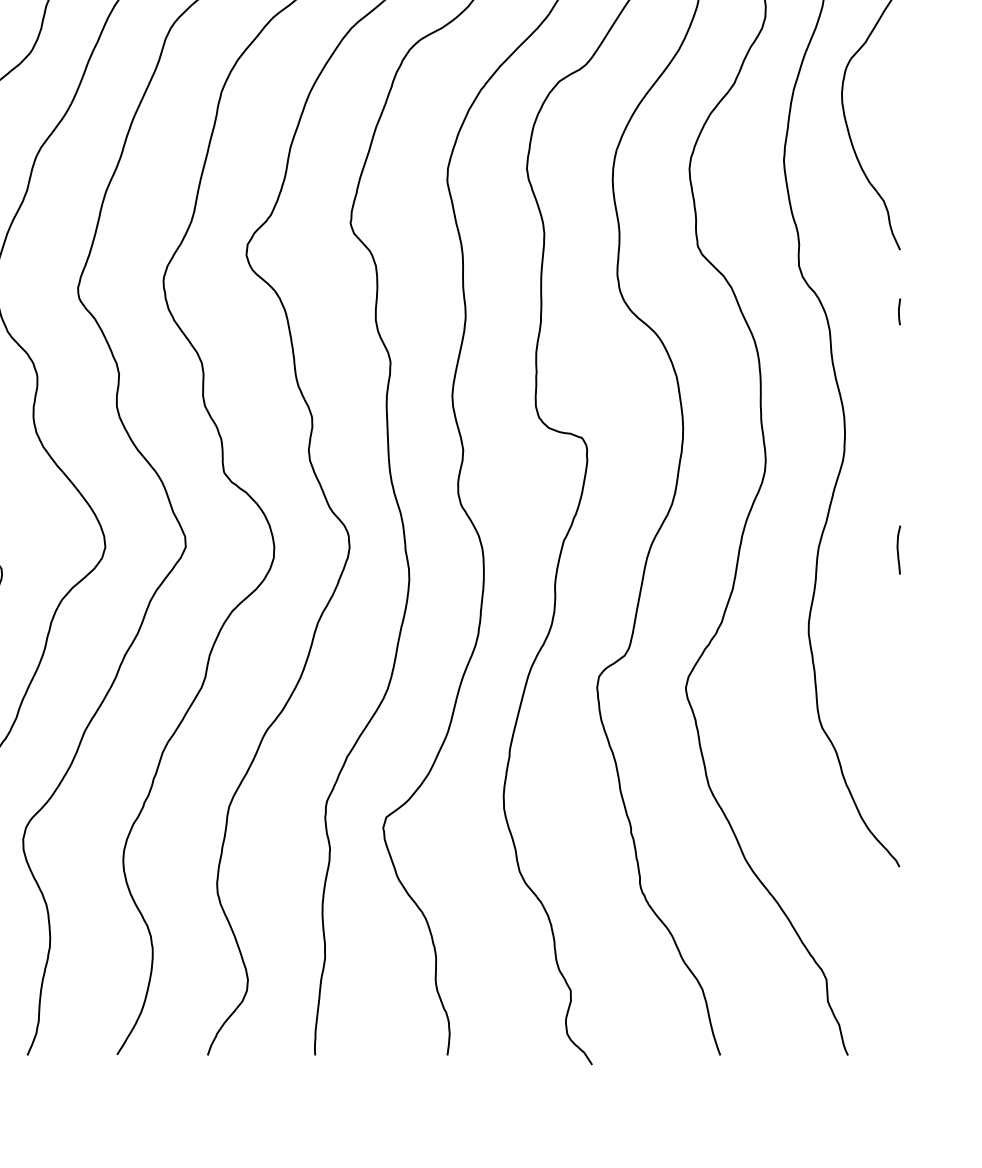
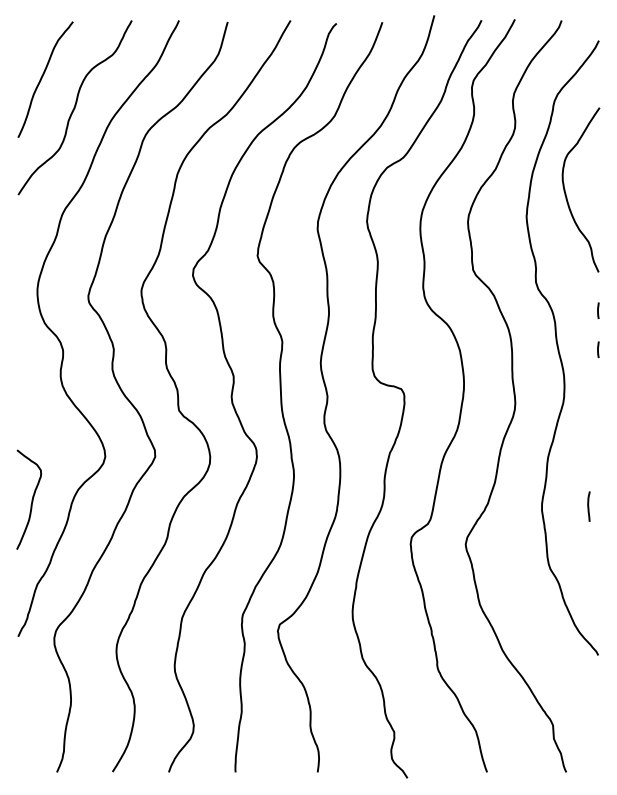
line: (899, 374) -> (598, 349), added
line: (898, 549) -> (588, 506), moved

